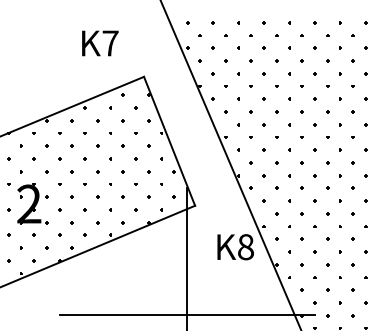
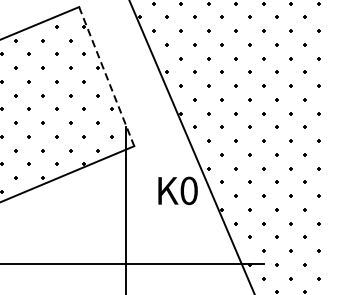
line: (169, 141) -> (106, 76), solid -> dashed
text: (245, 246) -> (188, 190), 8 -> 0

